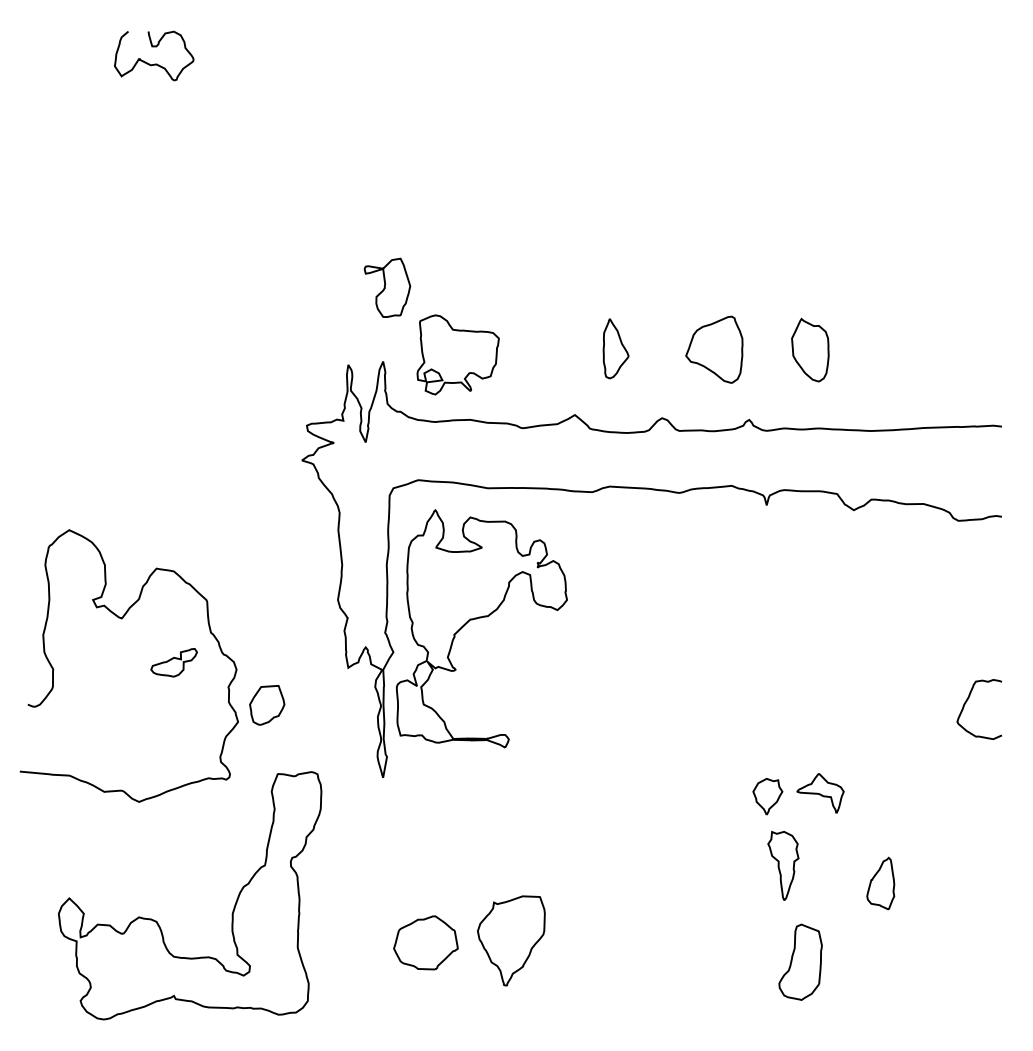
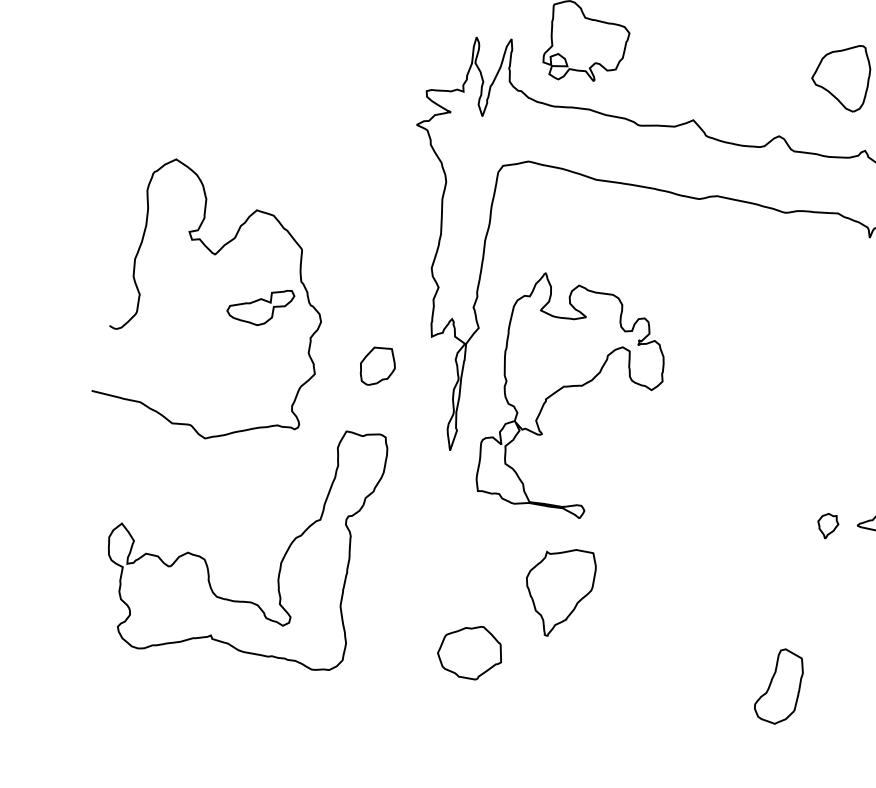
part: (615, 348) -> (743, 60), removed
part: (481, 618) -> (575, 387), moved
part: (173, 662) -> (259, 305), size x1.4
part: (267, 705) -> (378, 366), moved
part: (767, 796) -> (827, 525), size x0.7
part: (783, 865) -> (833, 596), removed
part: (511, 940) -> (558, 592), moved
part: (425, 942) -> (469, 651), moved
part: (800, 961) -> (779, 685), moved

